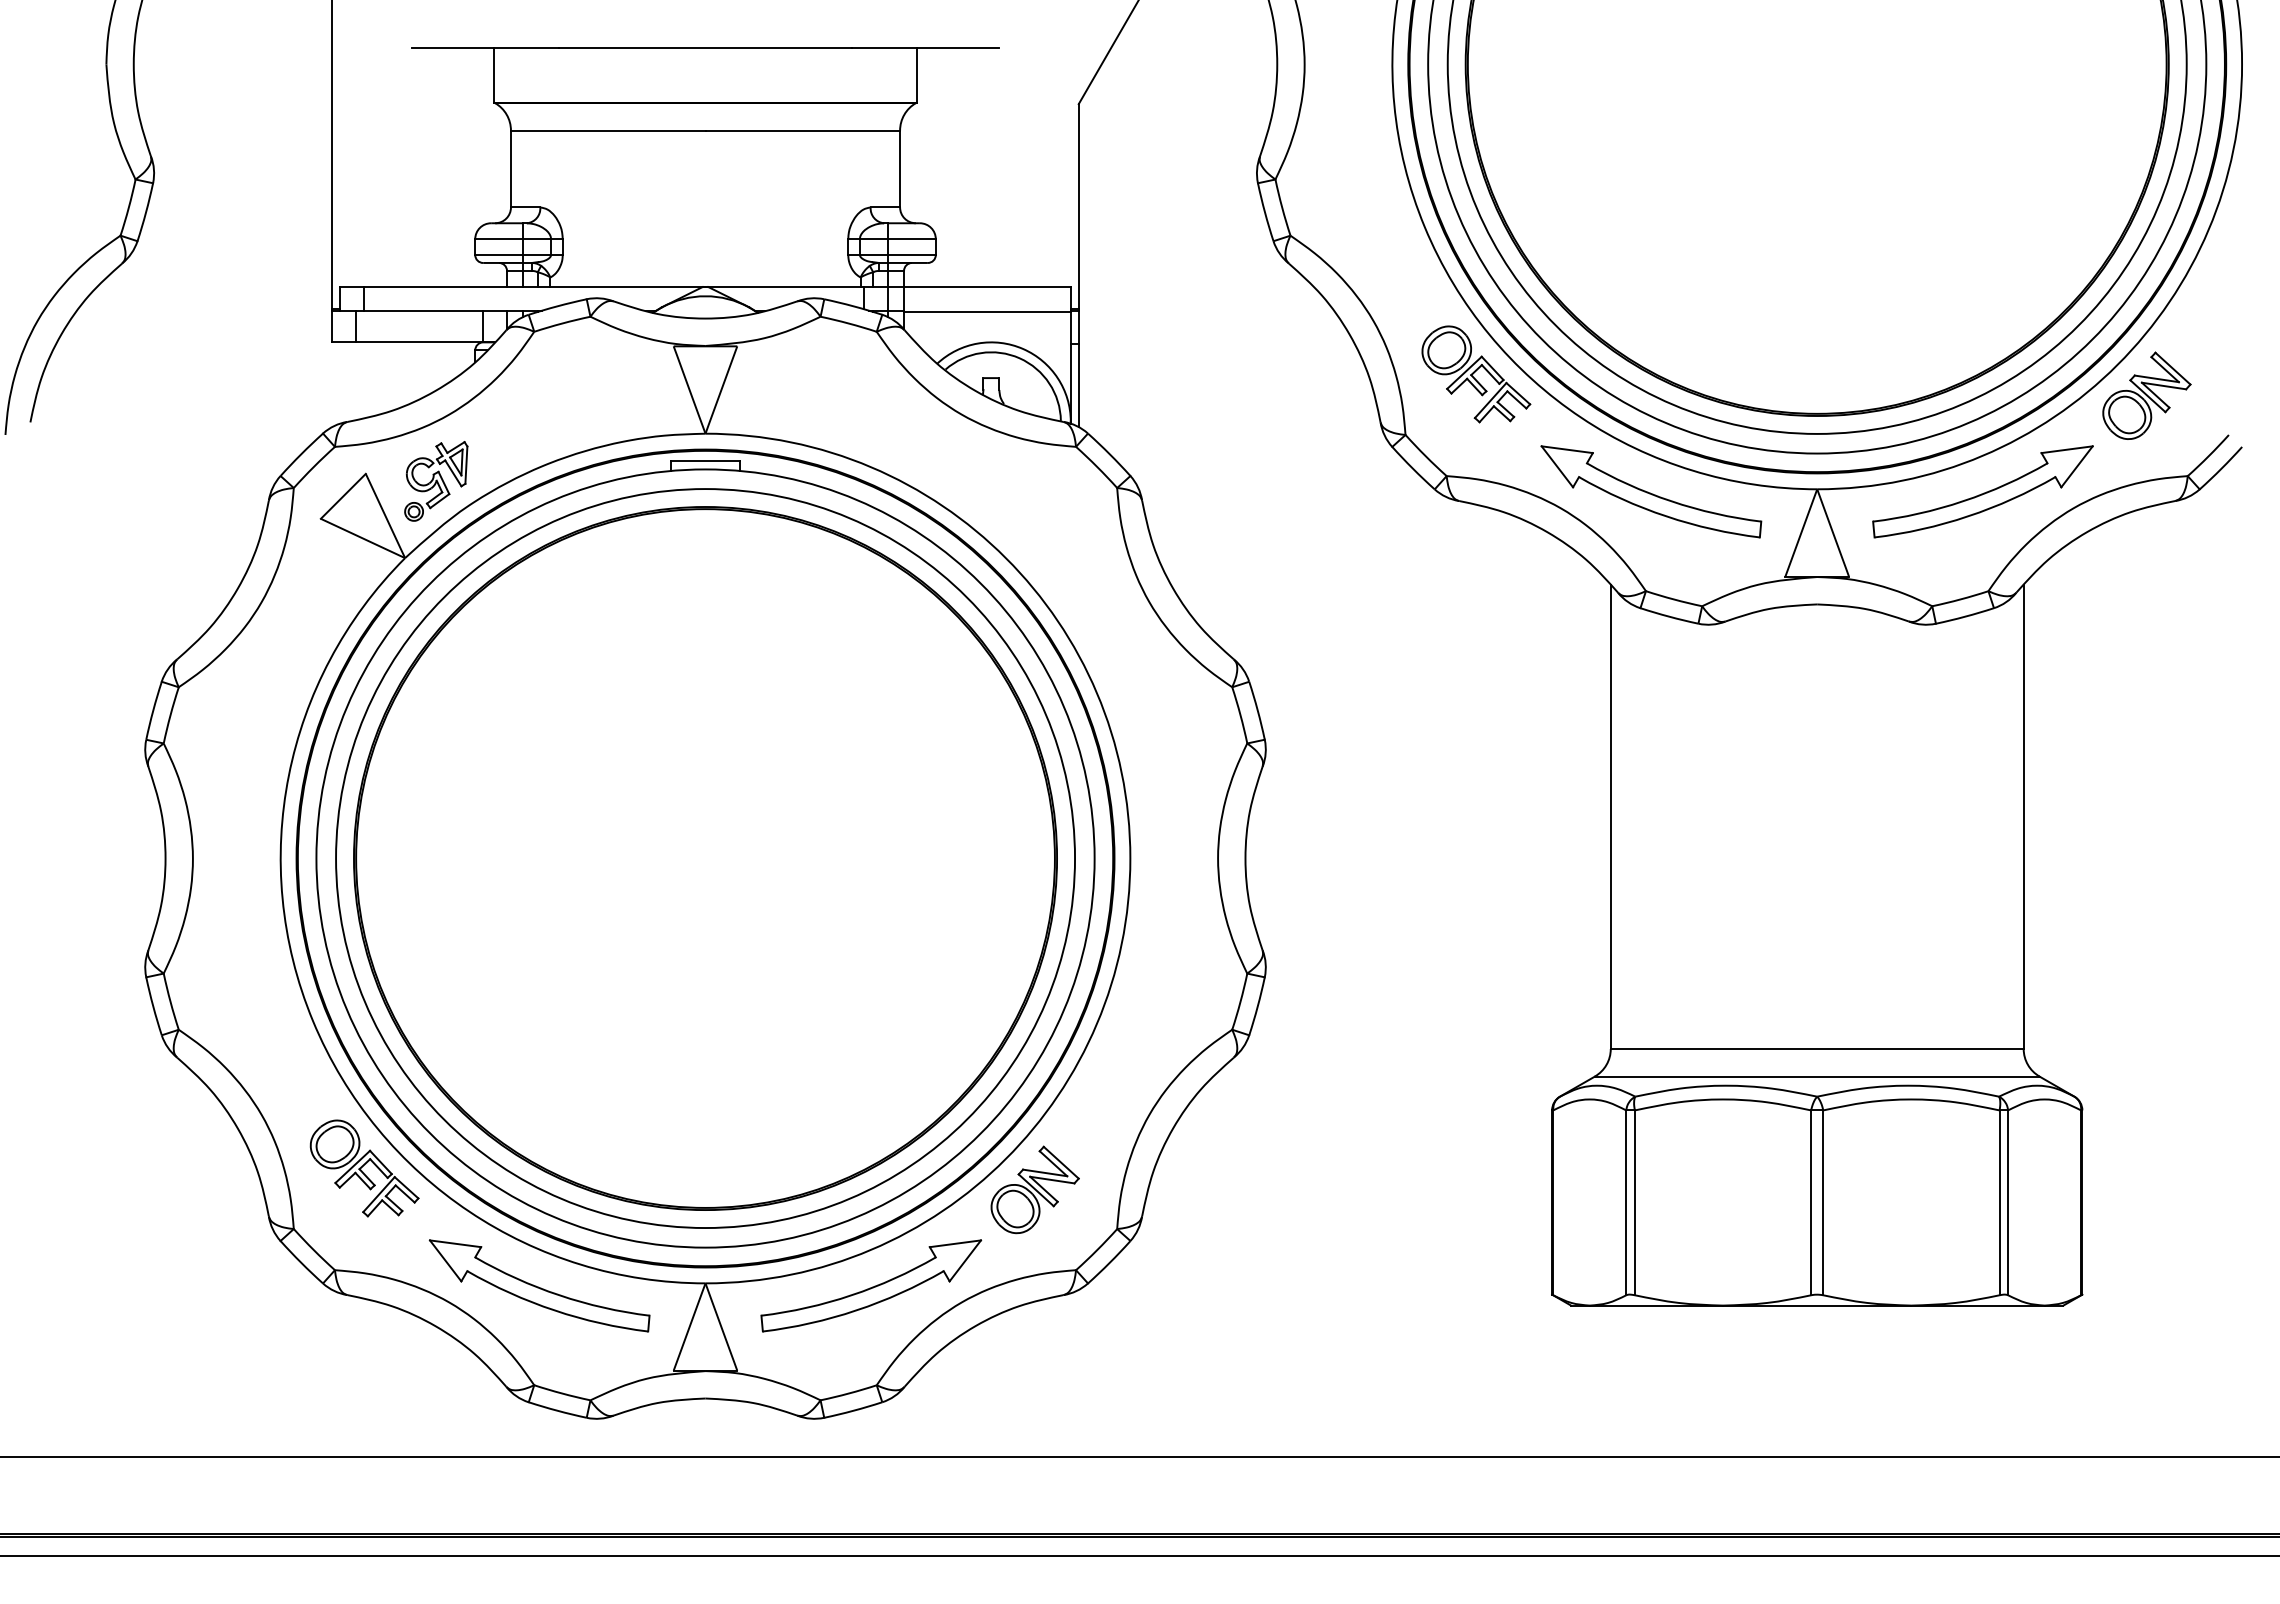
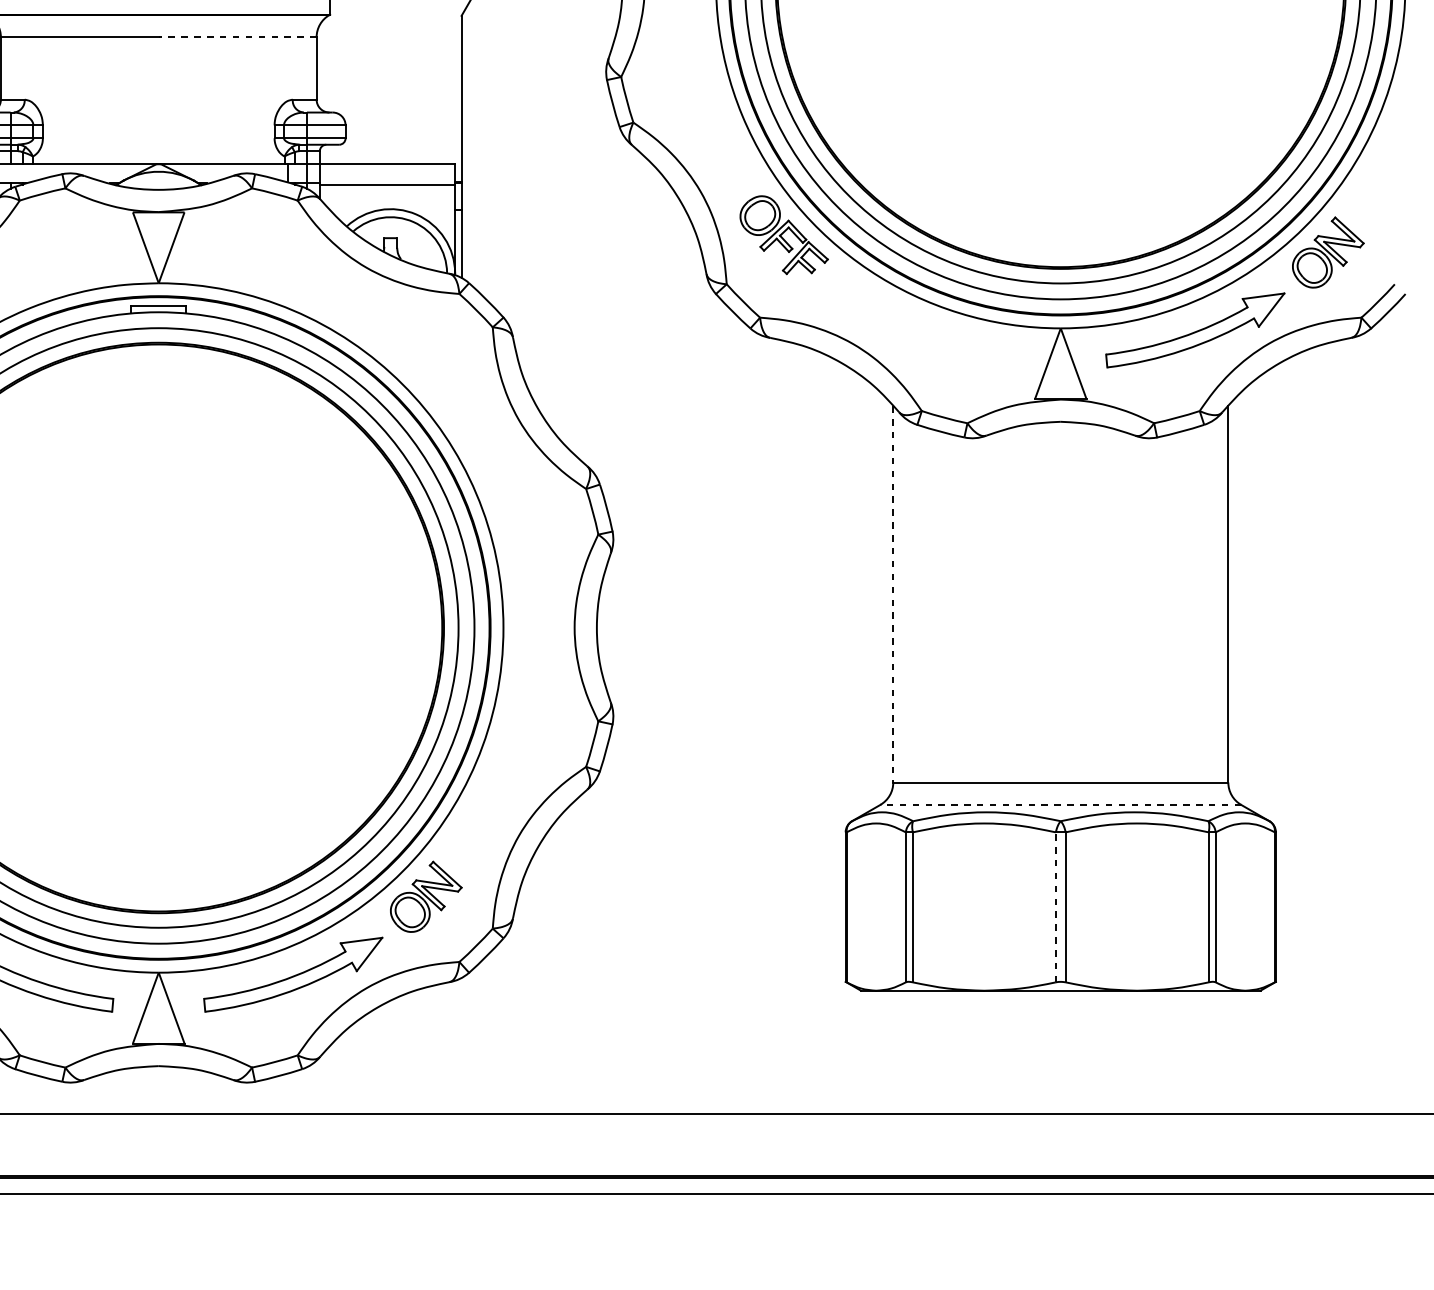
line: (802, 130) -> (237, 37), solid -> dashed
part: (1651, 491) -> (926, 330), removed
line: (1610, 817) -> (893, 594), solid -> dashed
line: (1816, 1076) -> (1060, 804), solid -> dashed
line: (1811, 1202) -> (1056, 907), solid -> dashed

